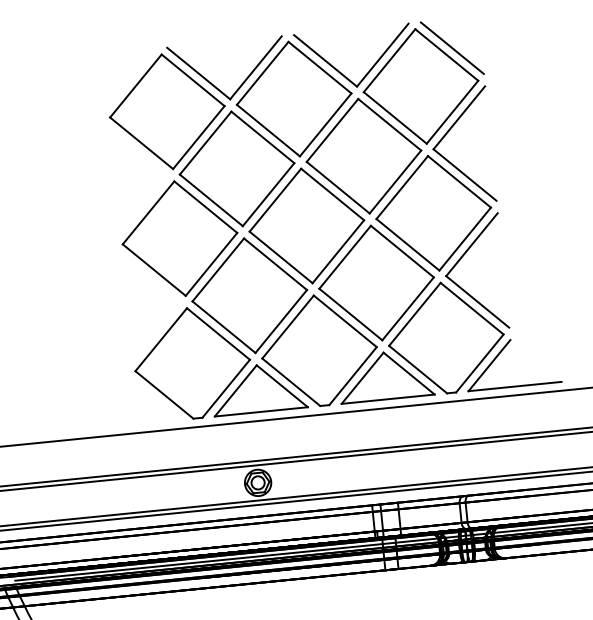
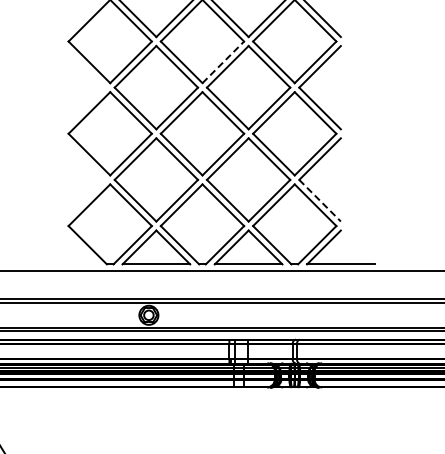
line: (325, 123) -> (223, 61), solid -> dashed
line: (478, 302) -> (320, 201), solid -> dashed

